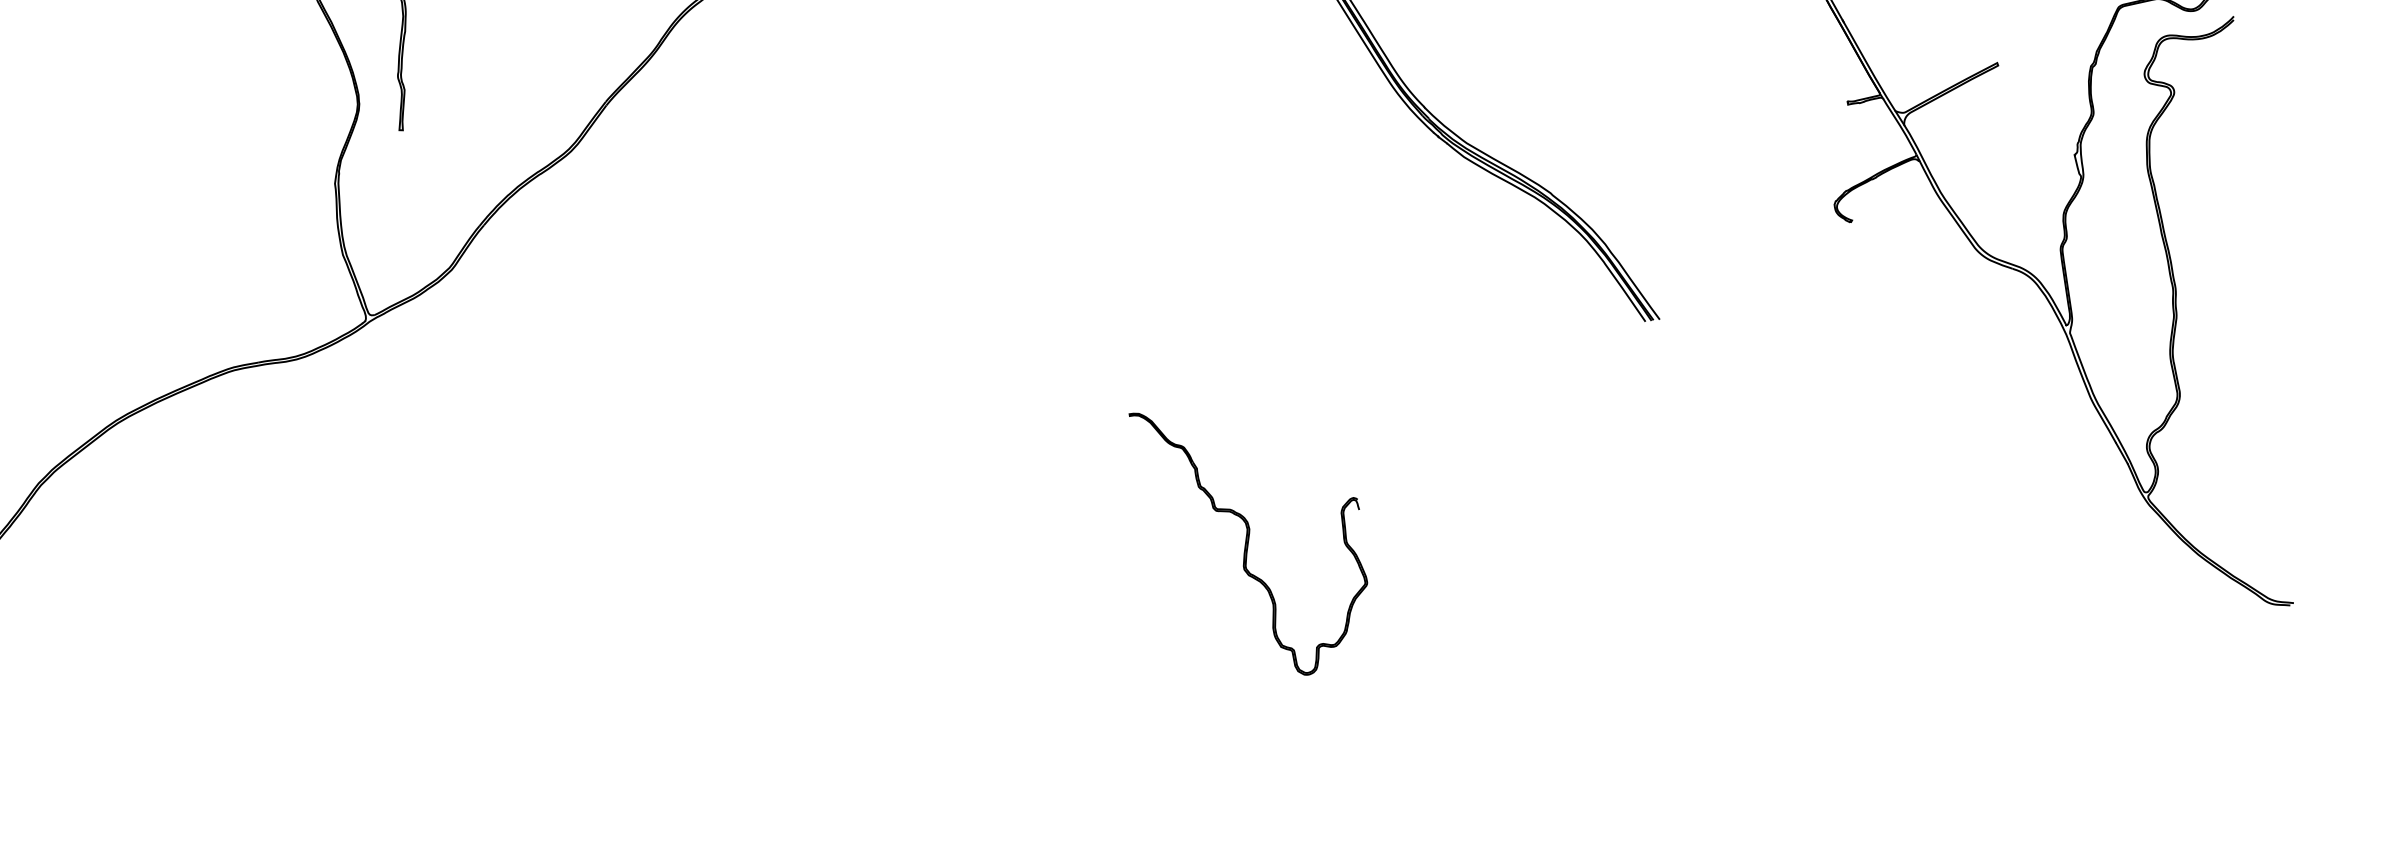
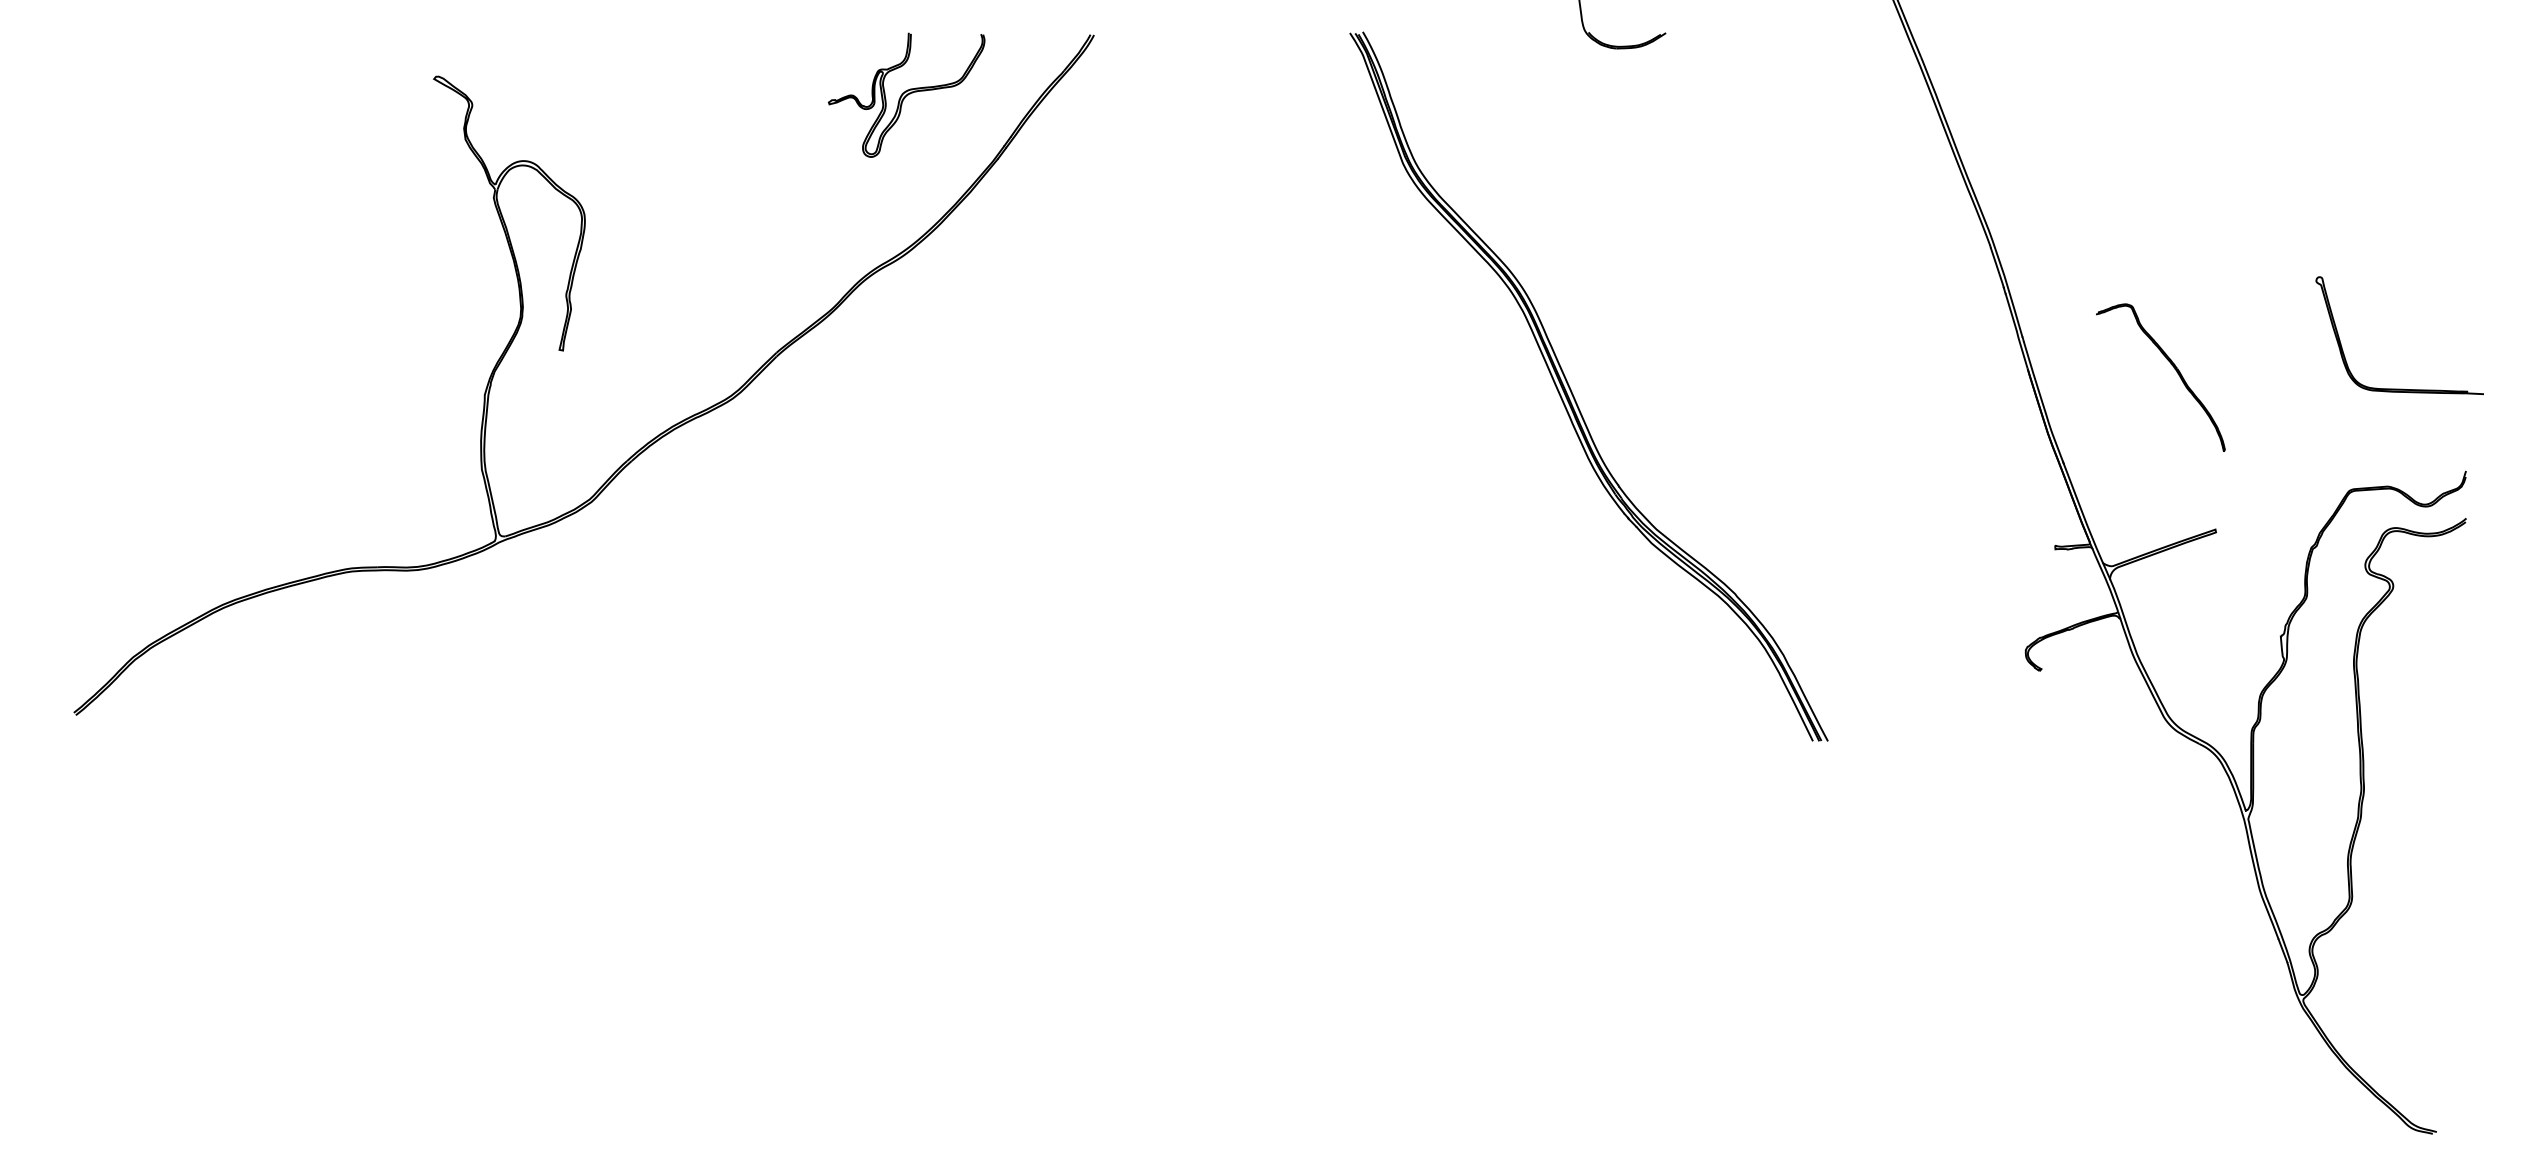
part: (1249, 538) -> (1371, 902), removed

